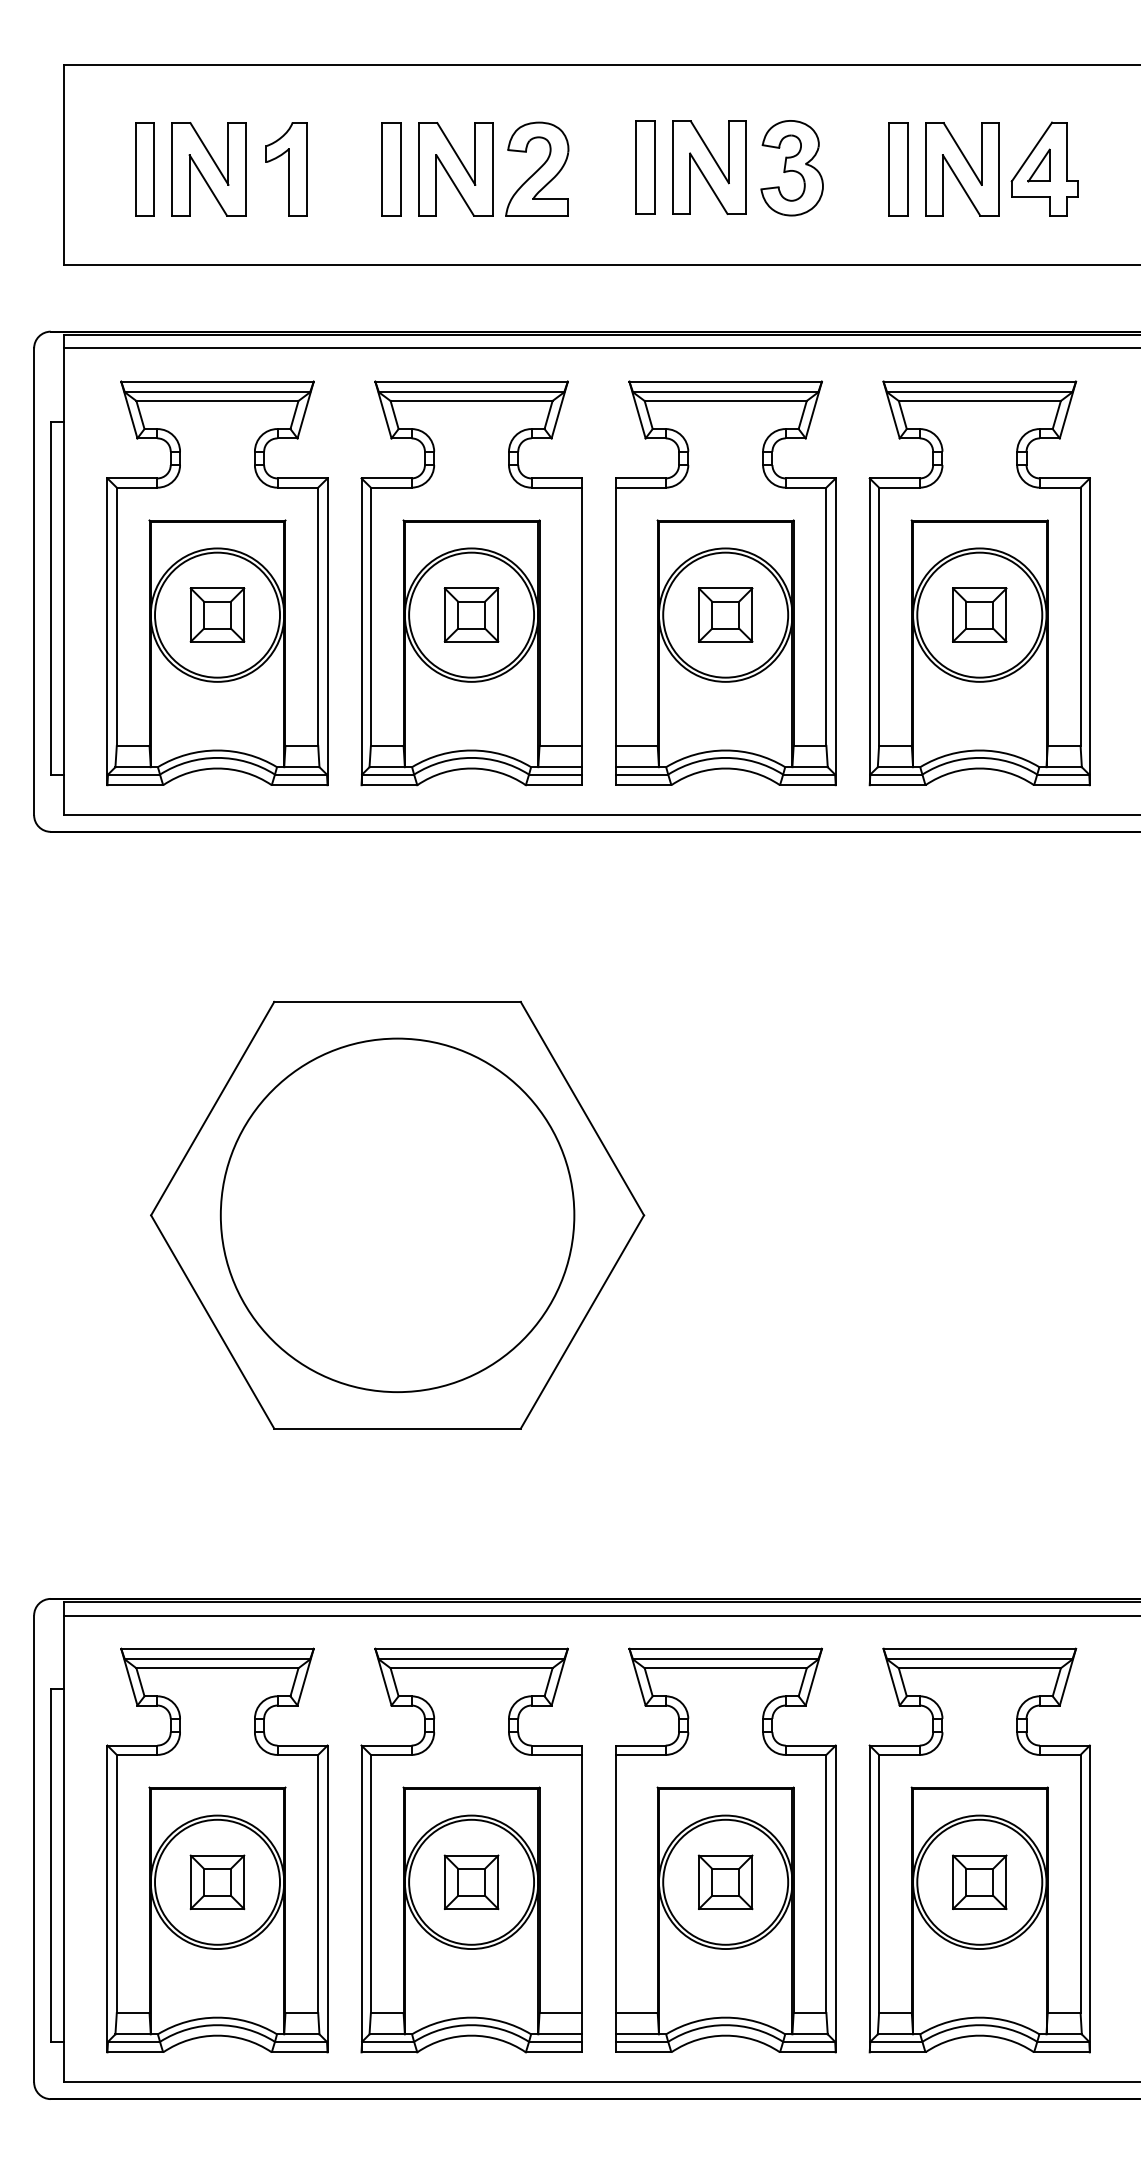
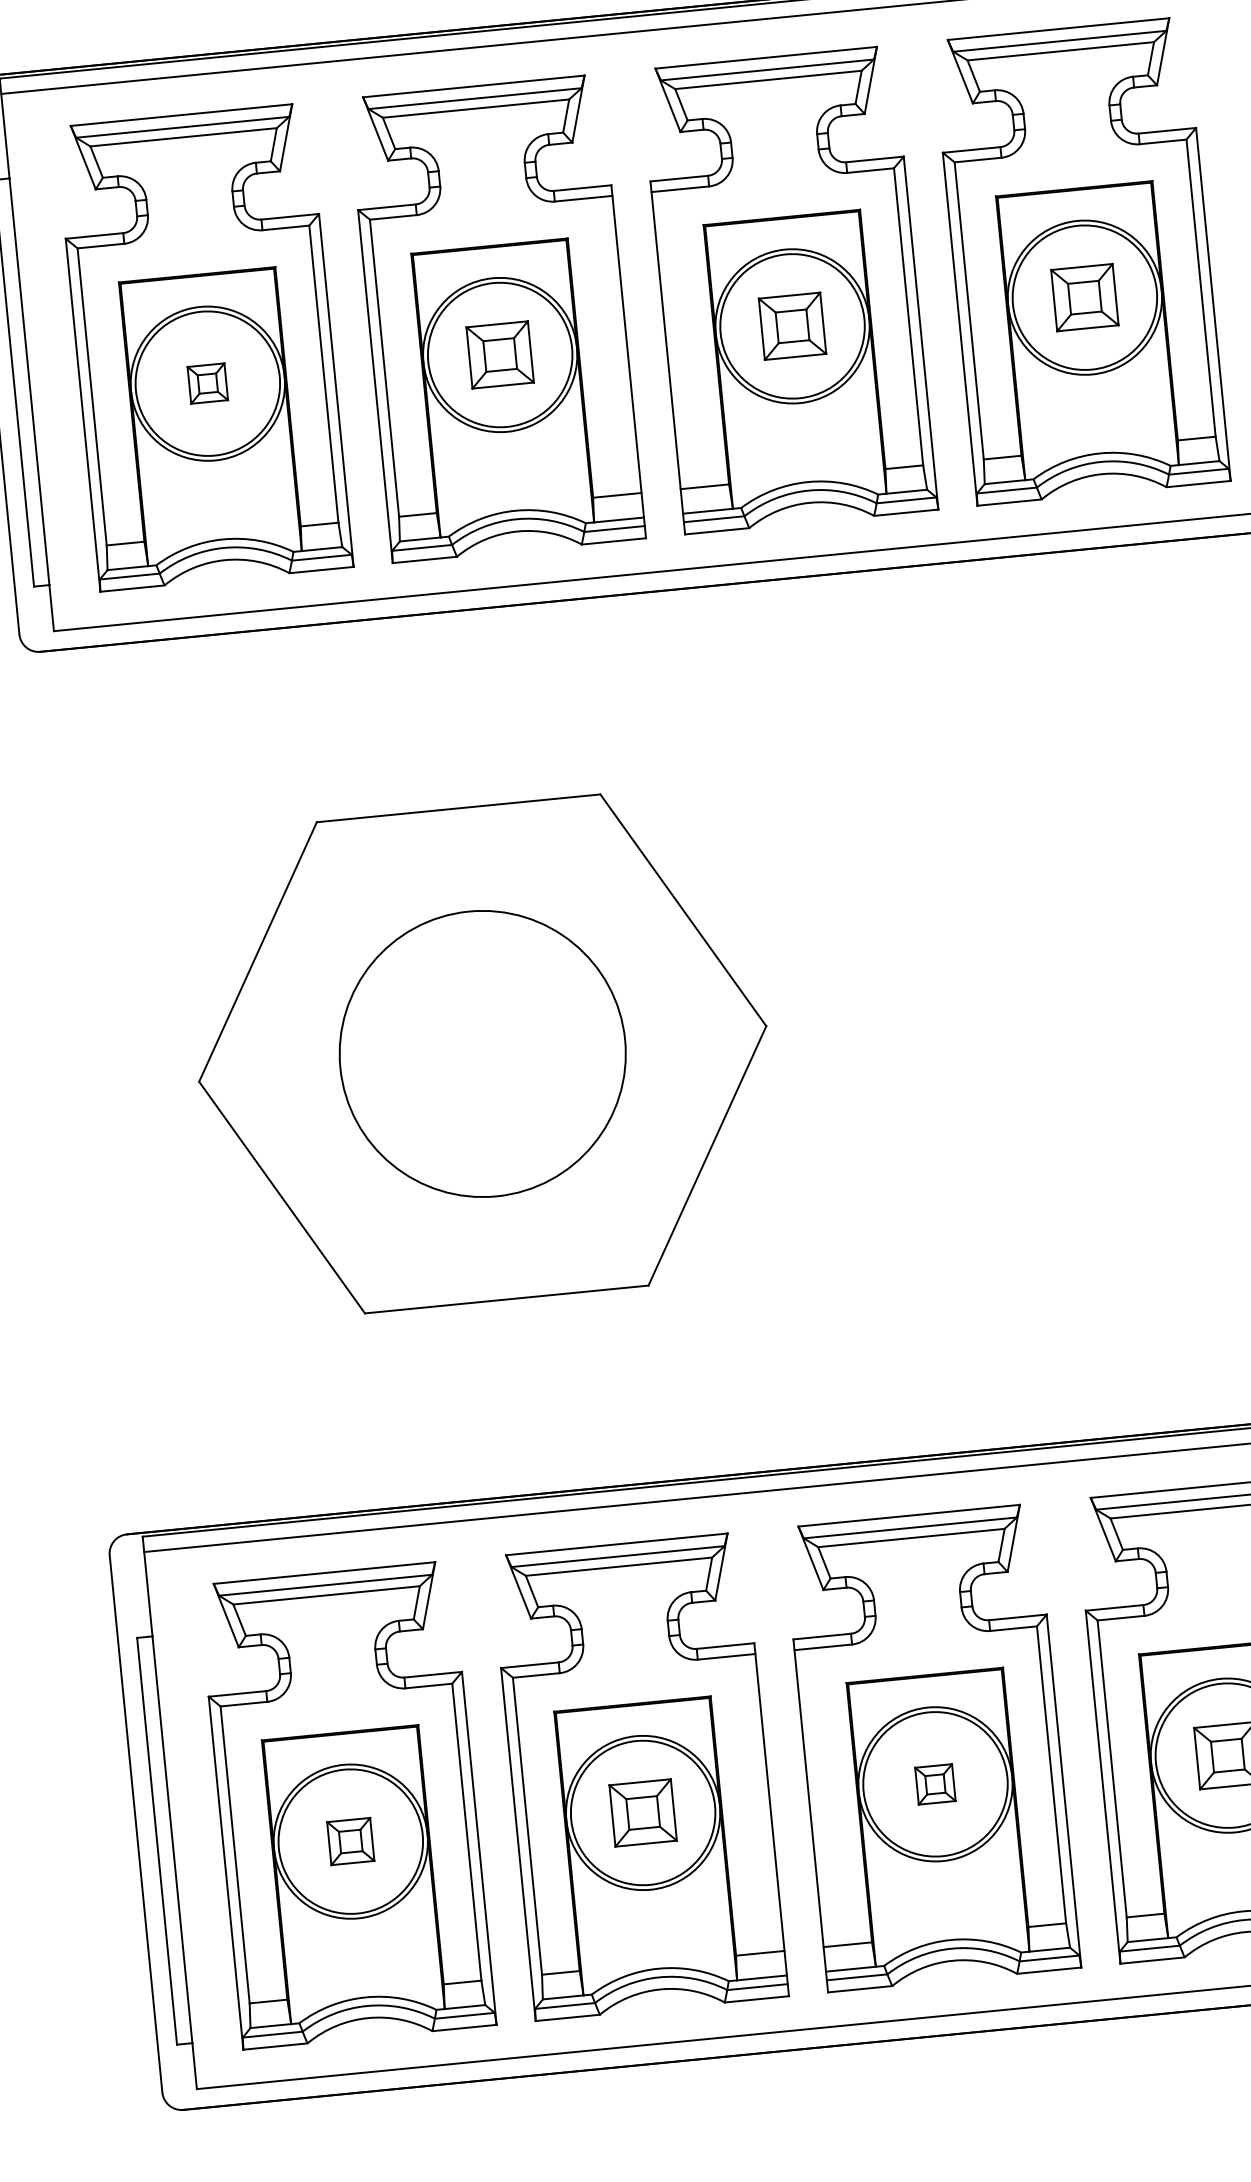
part: (217, 614) -> (207, 382), size x0.6
circle: (397, 1215) -> (482, 1054), size x0.7
part: (217, 1881) -> (350, 1840), size x0.7
part: (725, 1882) -> (935, 1784), size x0.6

